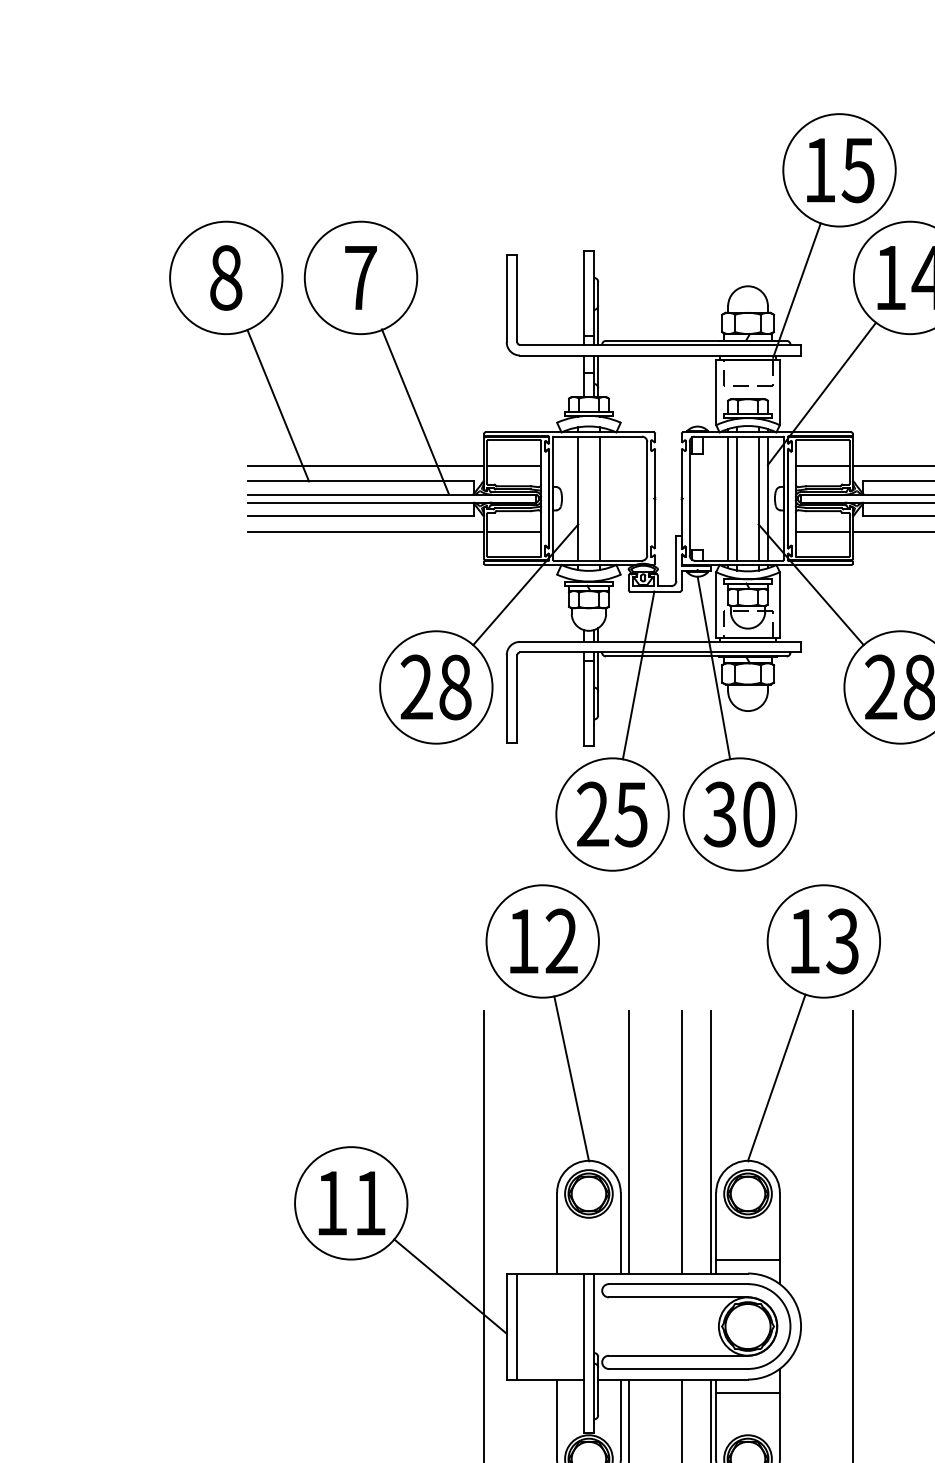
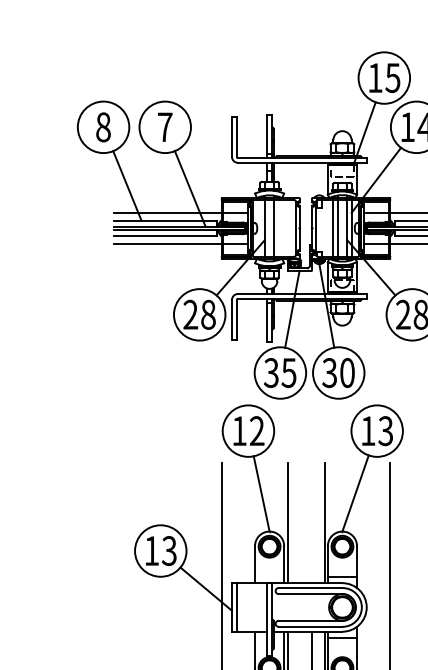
text: (593, 813) -> (271, 372), 25 -> 35
line: (682, 1141) -> (312, 522), removed
text: (370, 1204) -> (169, 551), 11 -> 13

